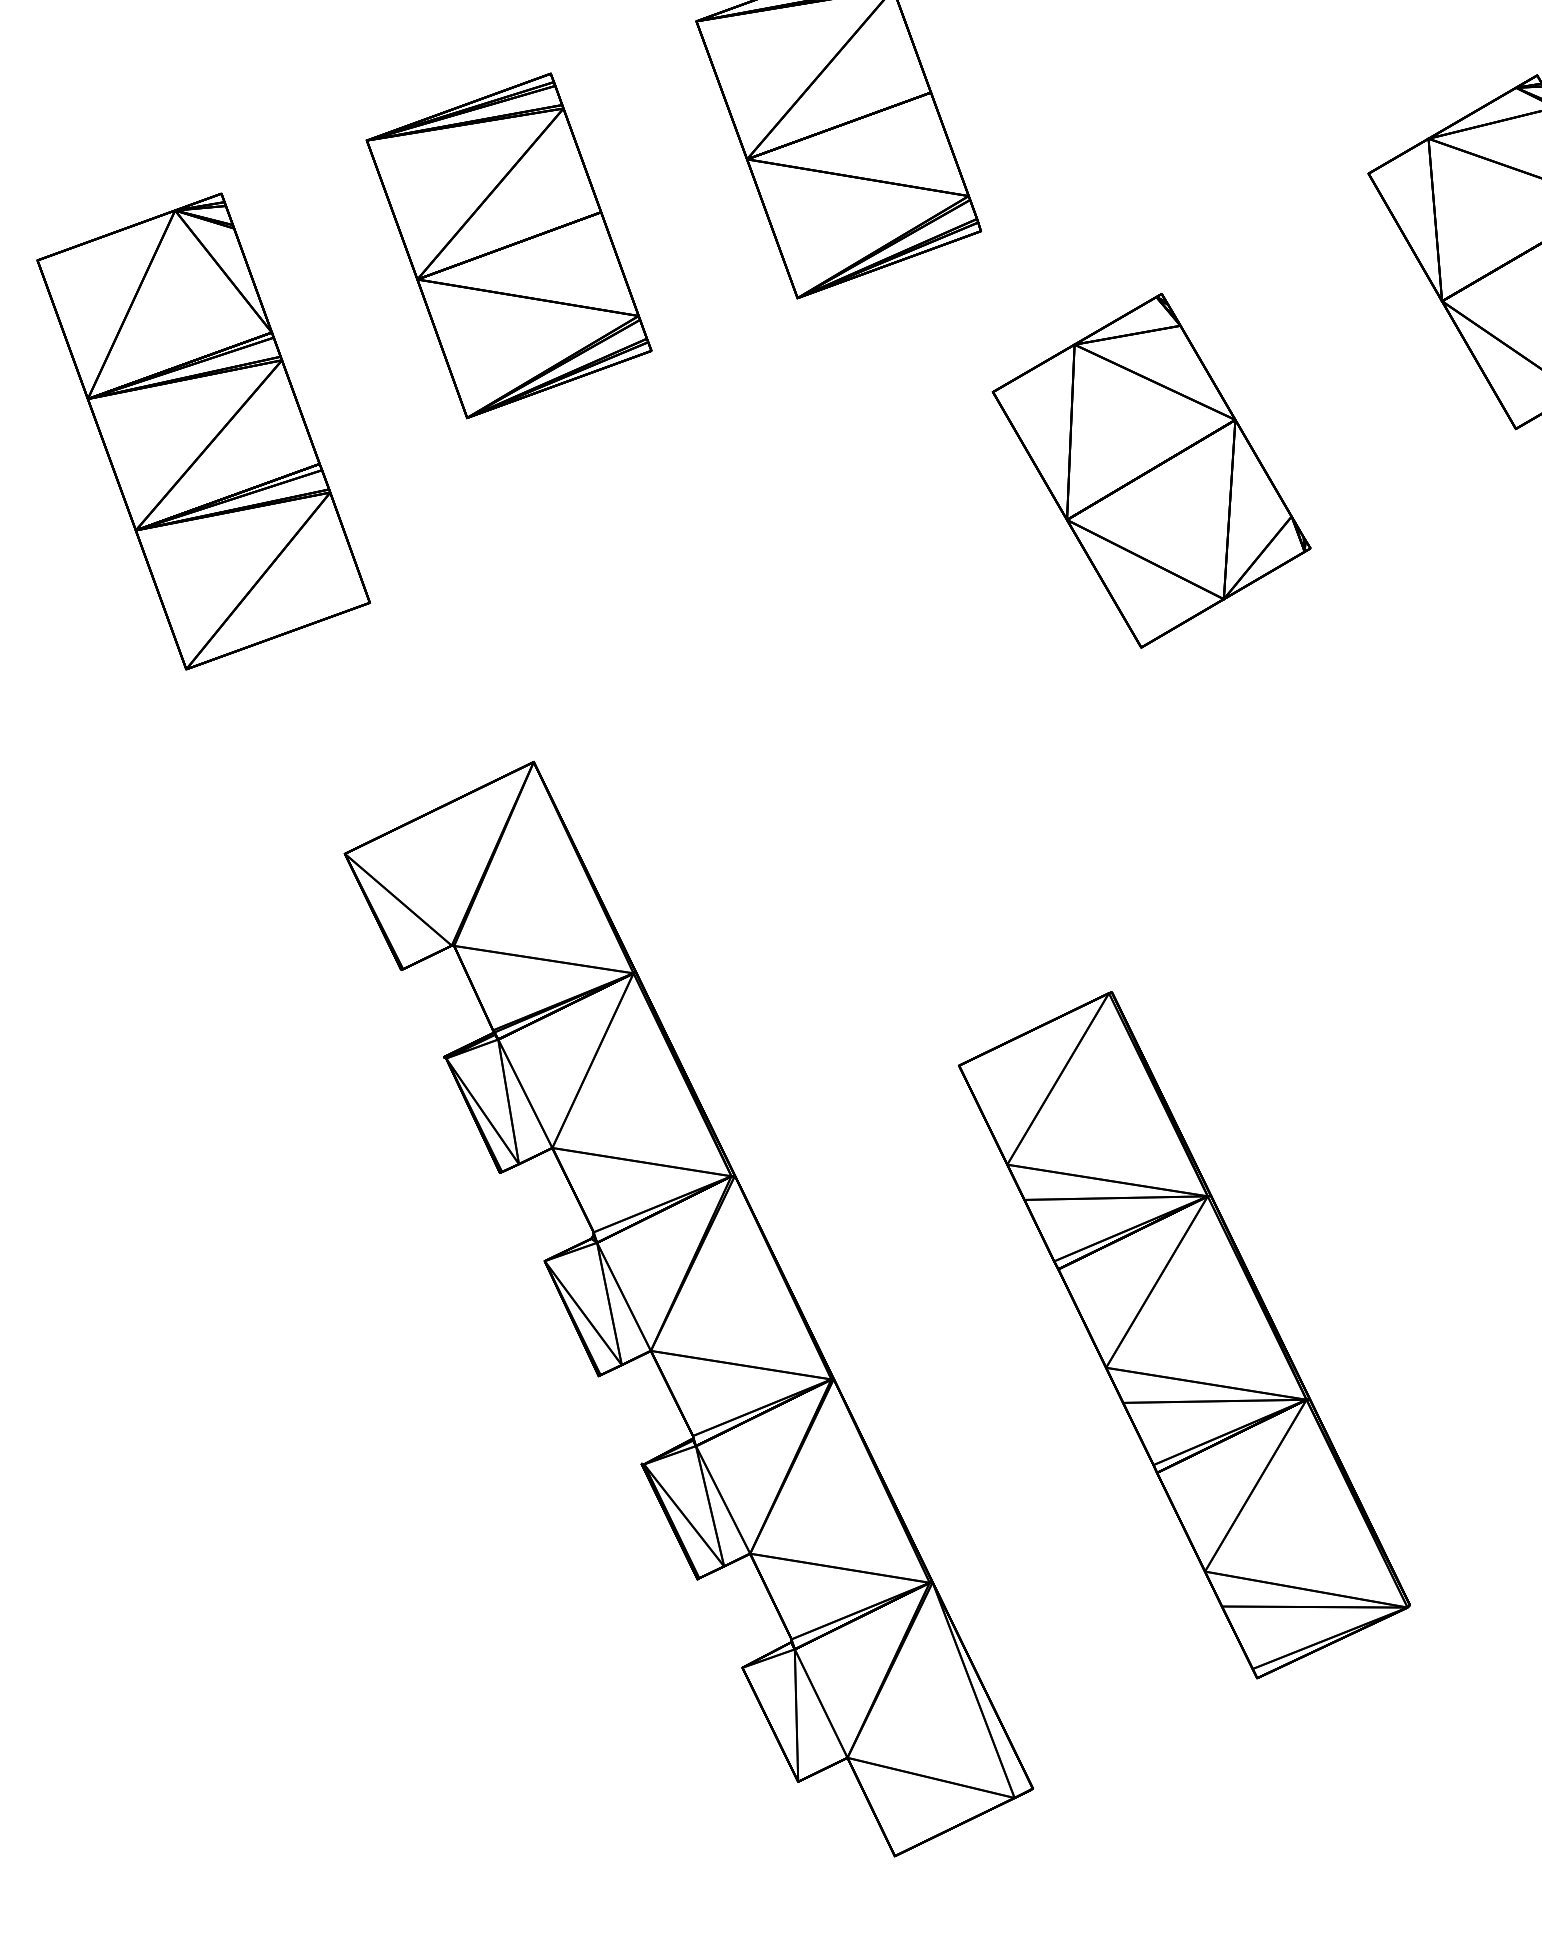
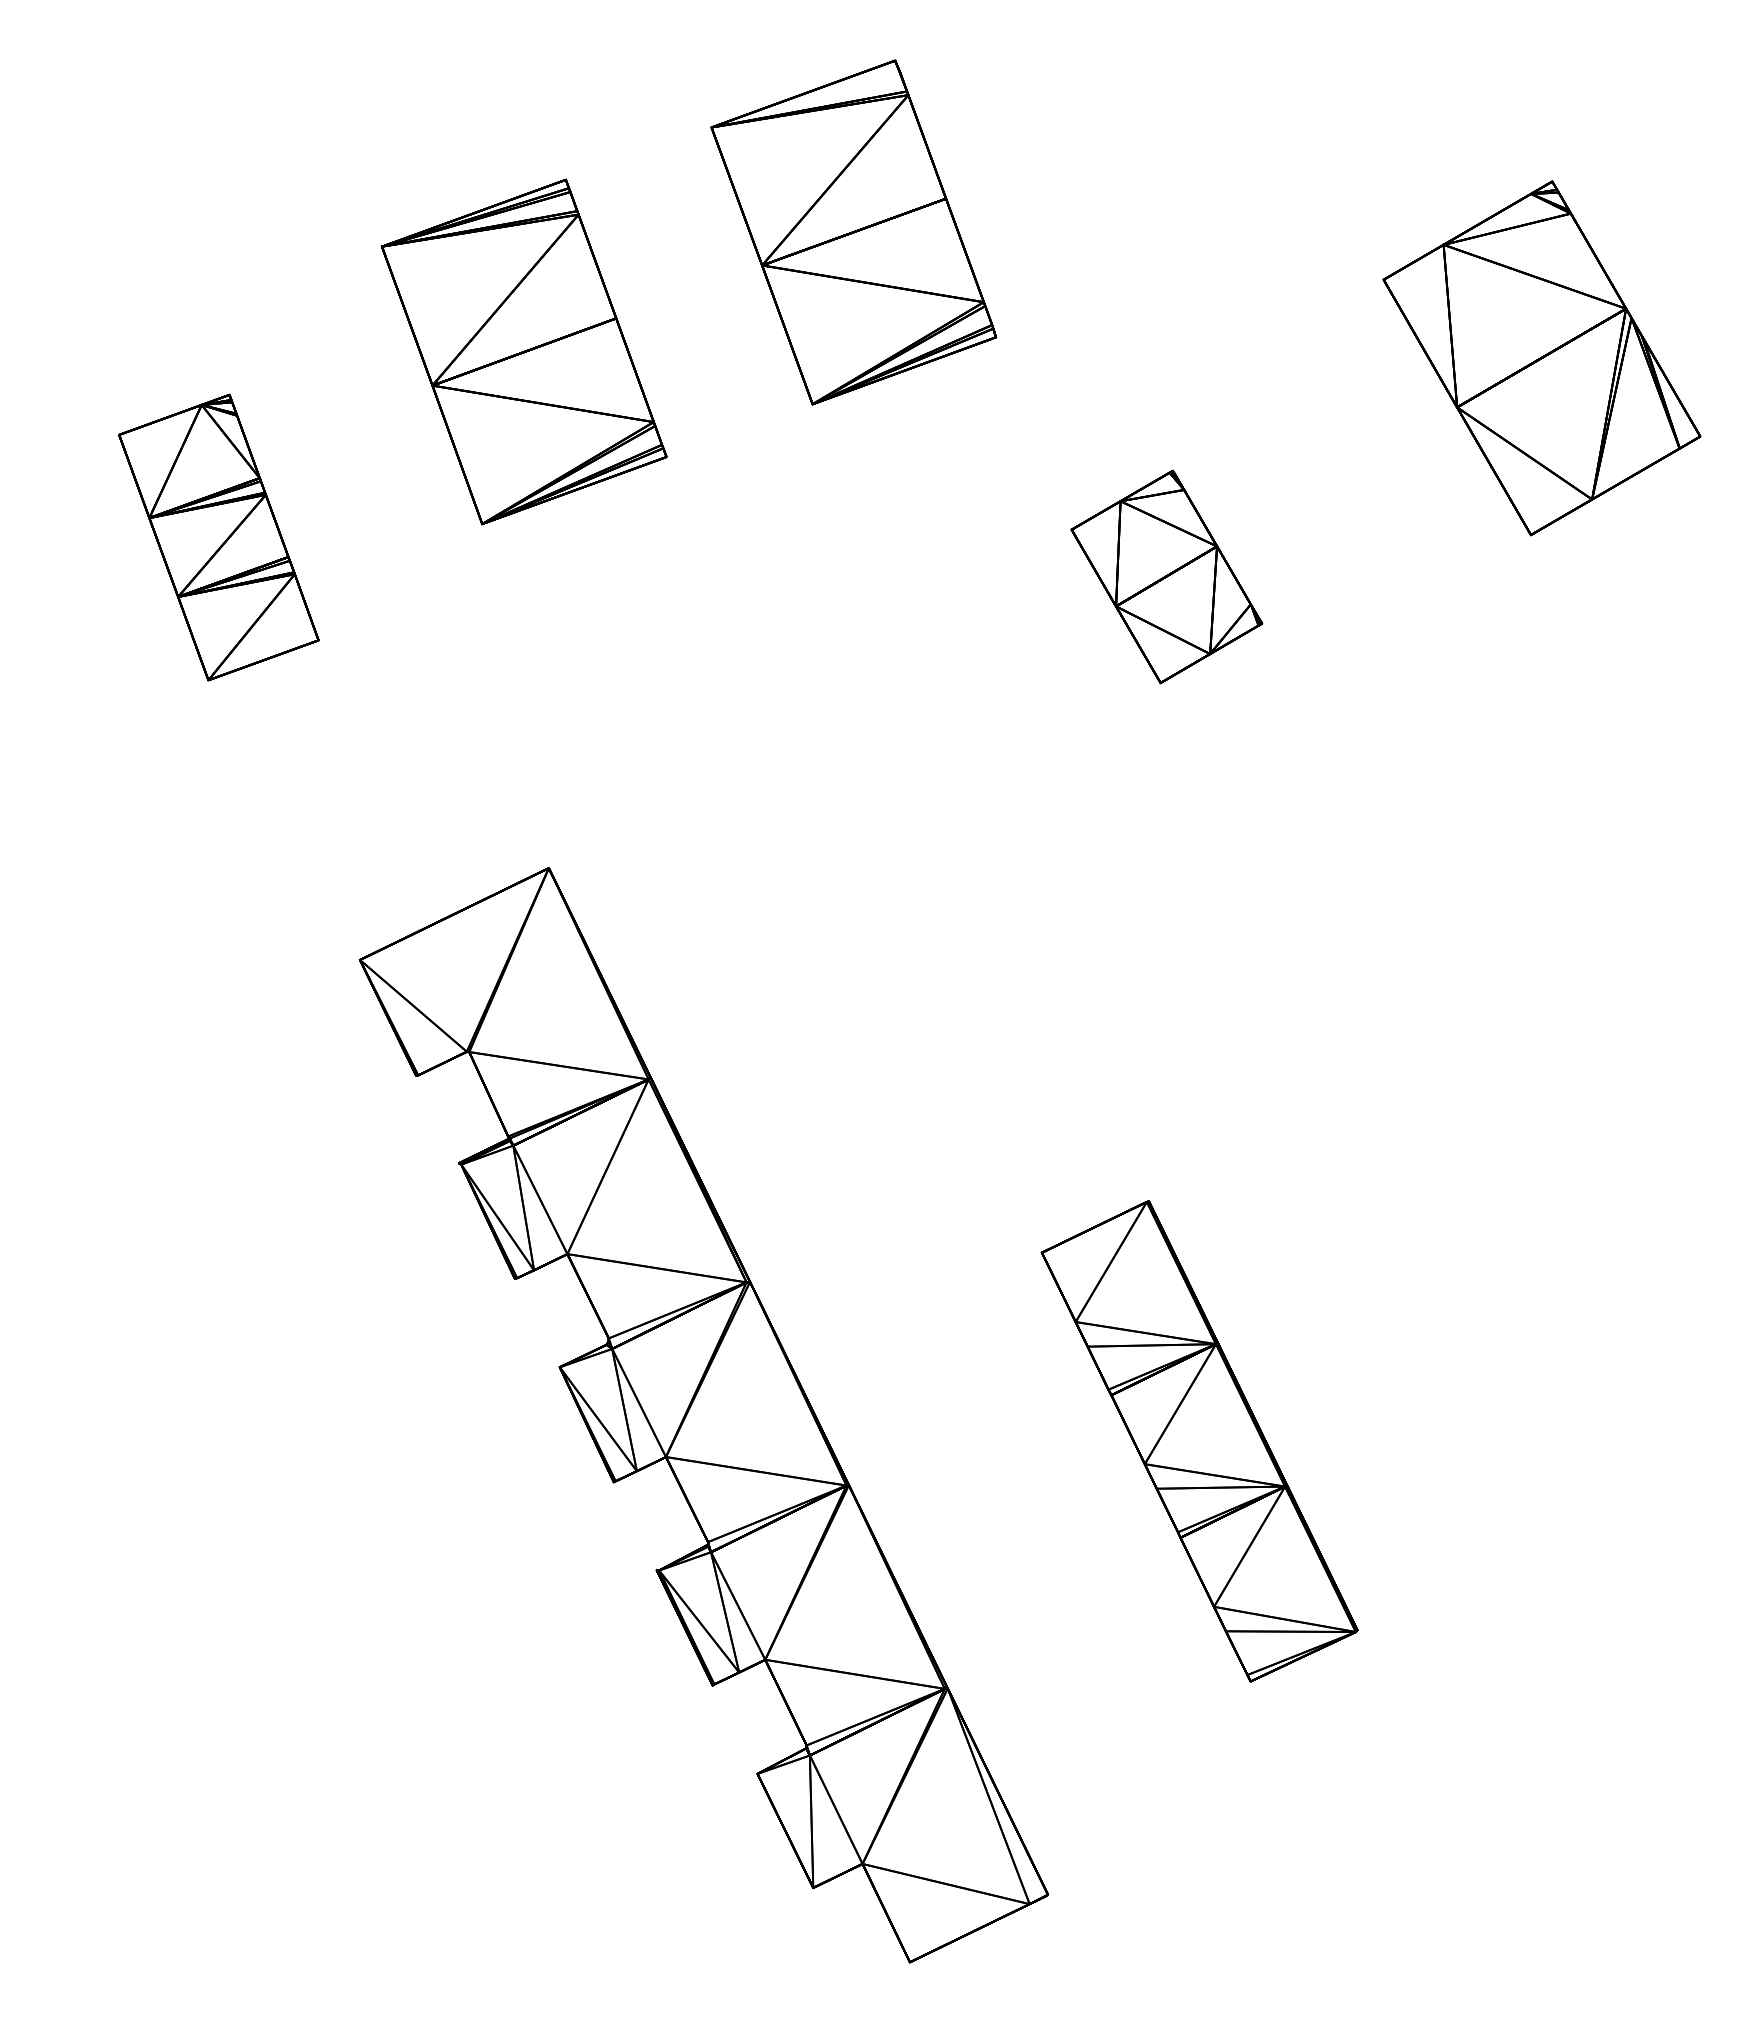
part: (203, 431) -> (218, 537), size x0.6
part: (1151, 470) -> (1166, 576), size x0.6
part: (1184, 1335) -> (1199, 1441), size x0.7

